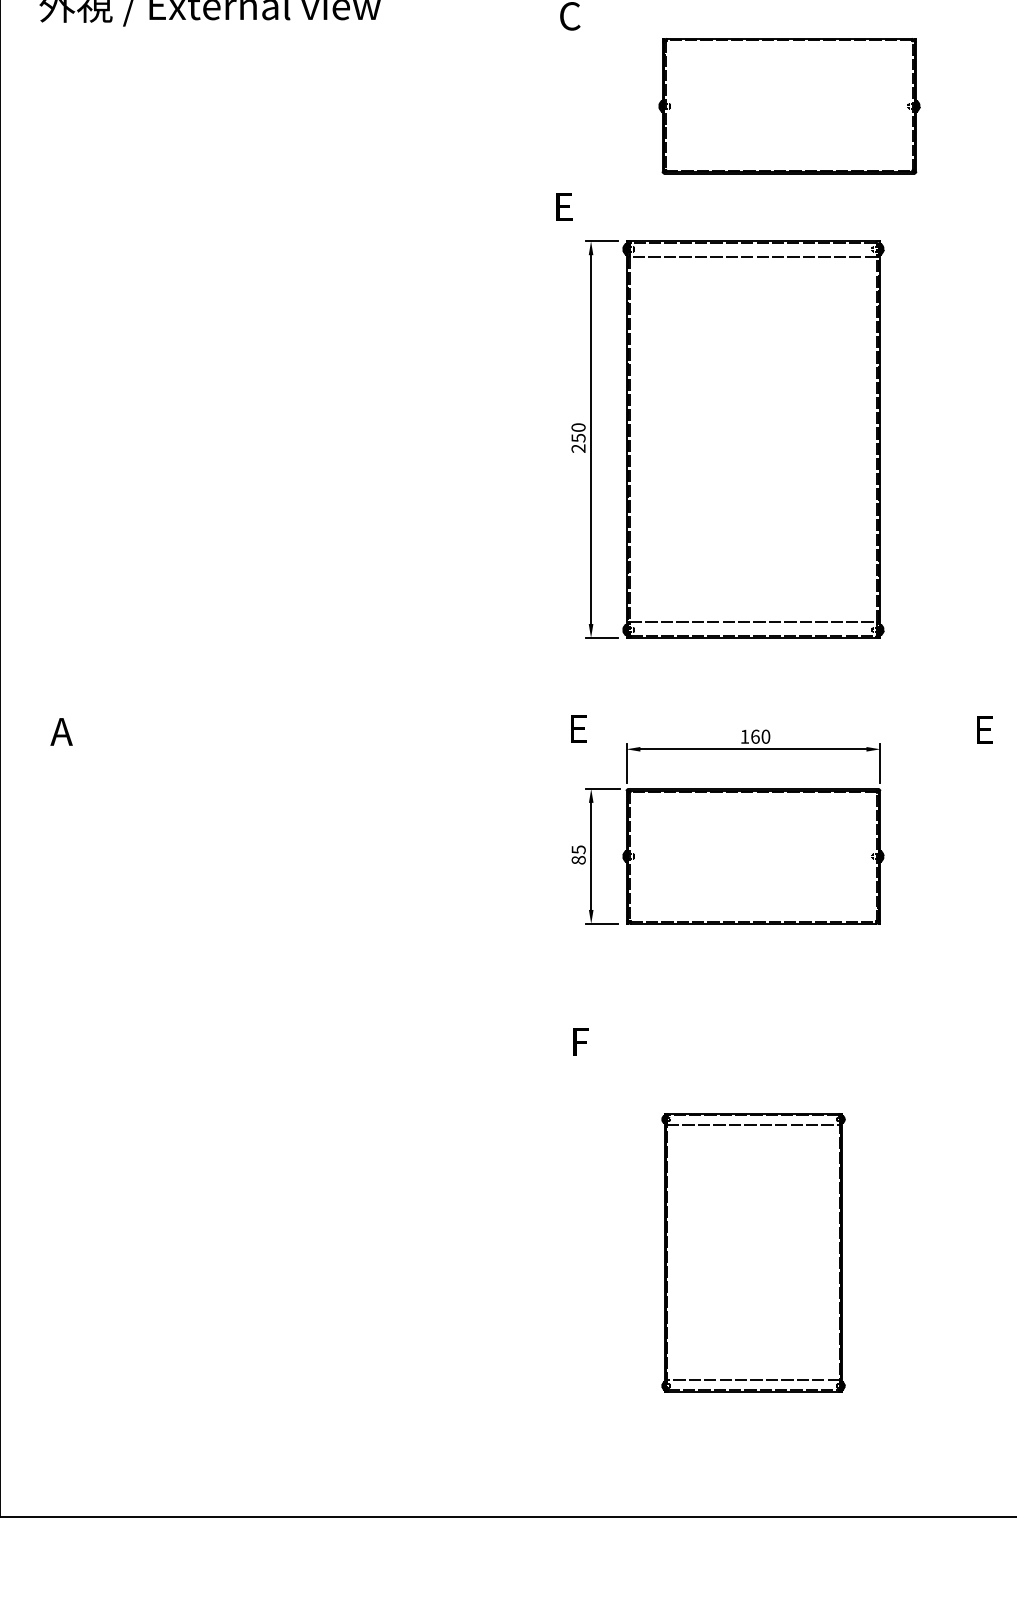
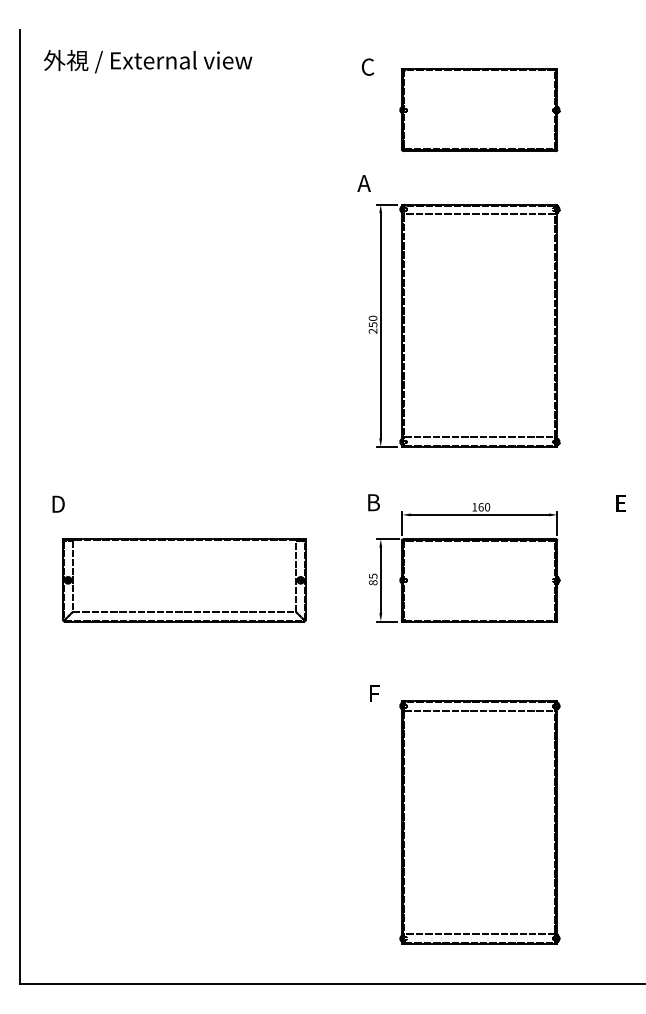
part: (788, 105) -> (479, 109), moved
text: (562, 206) -> (363, 183), E -> A
text: (579, 729) -> (373, 502), E -> B
text: (61, 730) -> (57, 503), A -> D
part: (269, 856) -> (184, 580), added
part: (752, 1252) -> (479, 822), size x1.43

